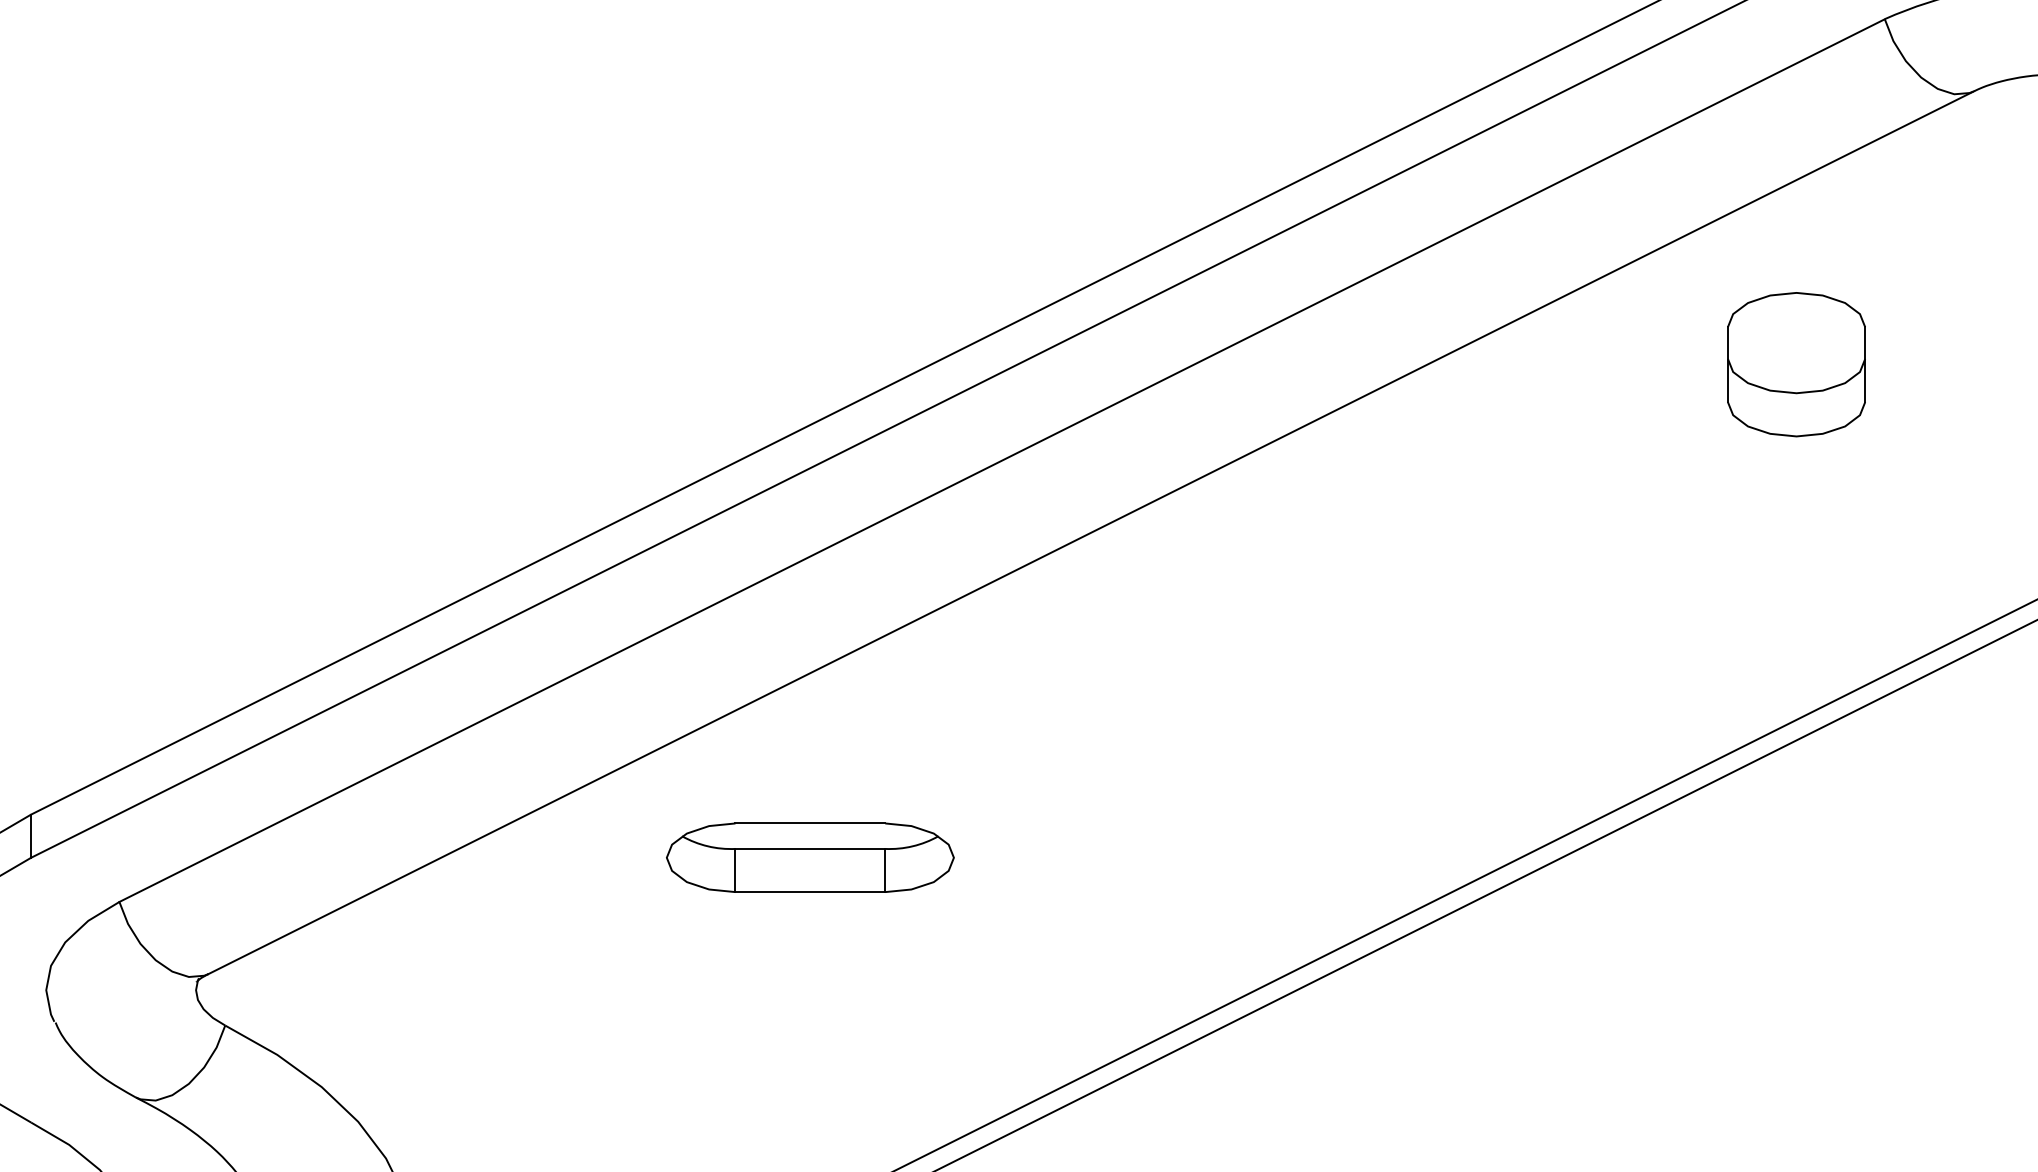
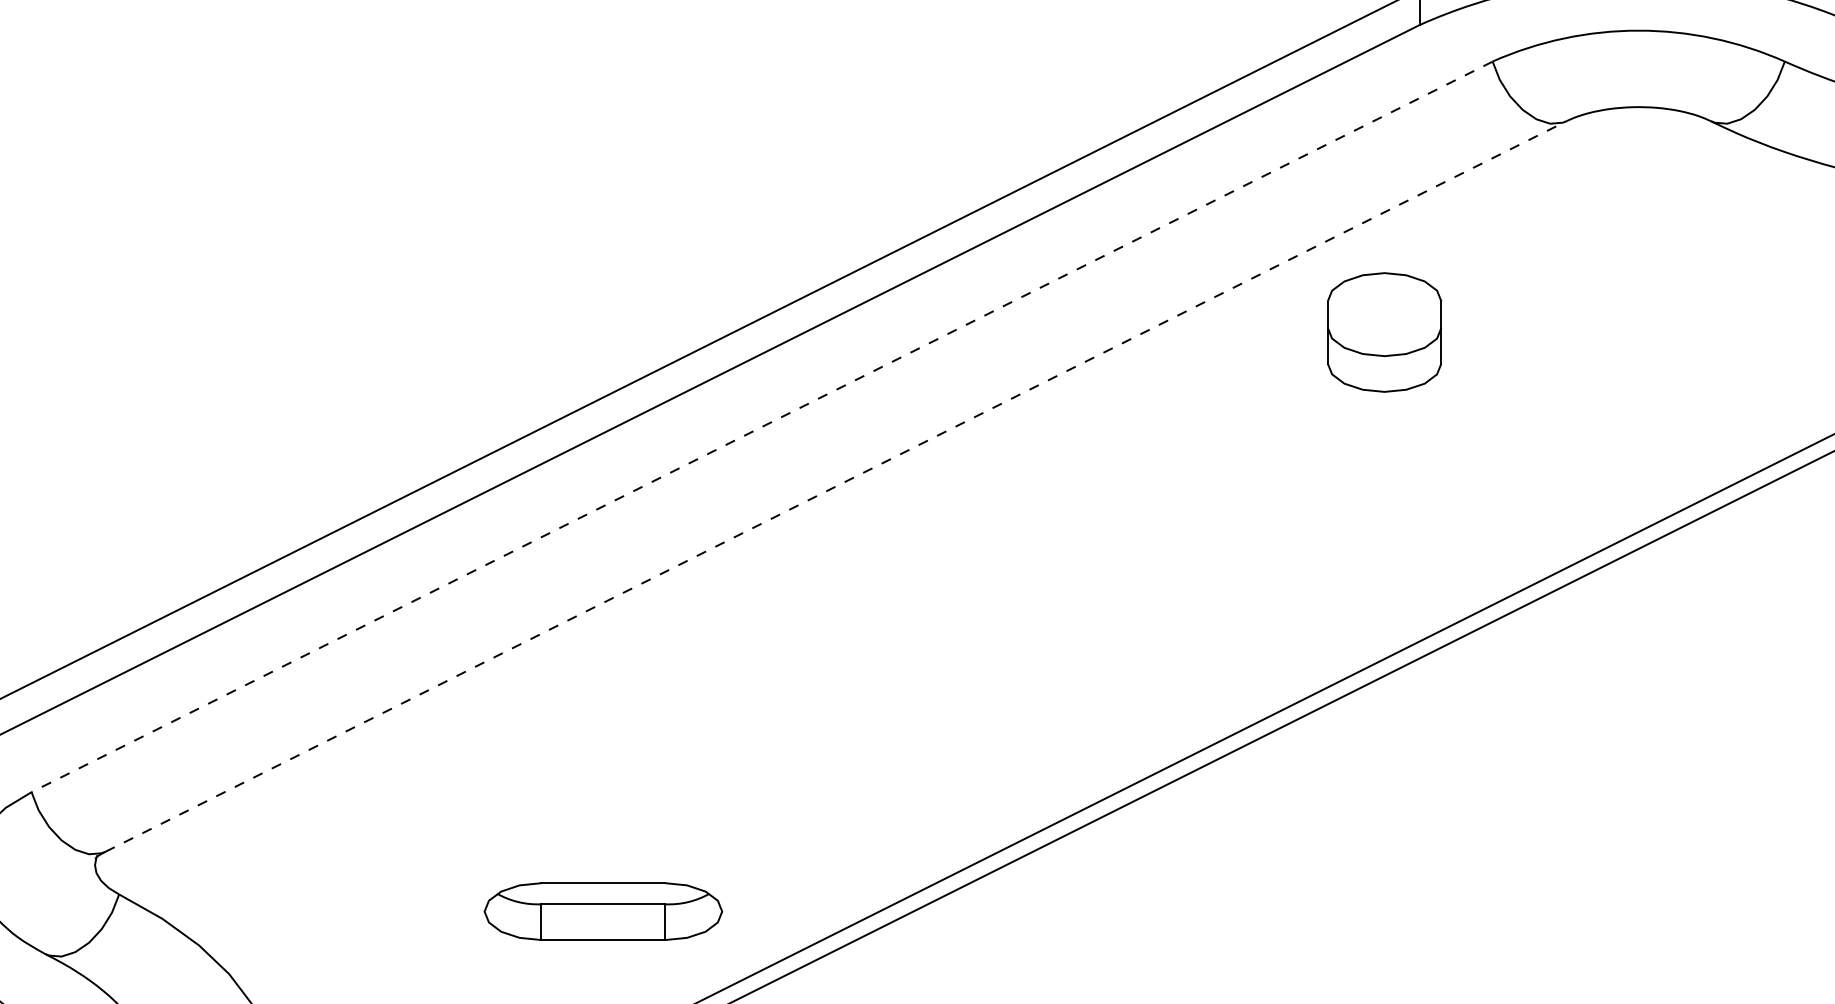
part: (1796, 364) -> (1384, 332), moved
line: (1002, 460) -> (762, 426), solid -> dashed
line: (1090, 532) -> (835, 486), solid -> dashed
part: (810, 857) -> (603, 911), moved

